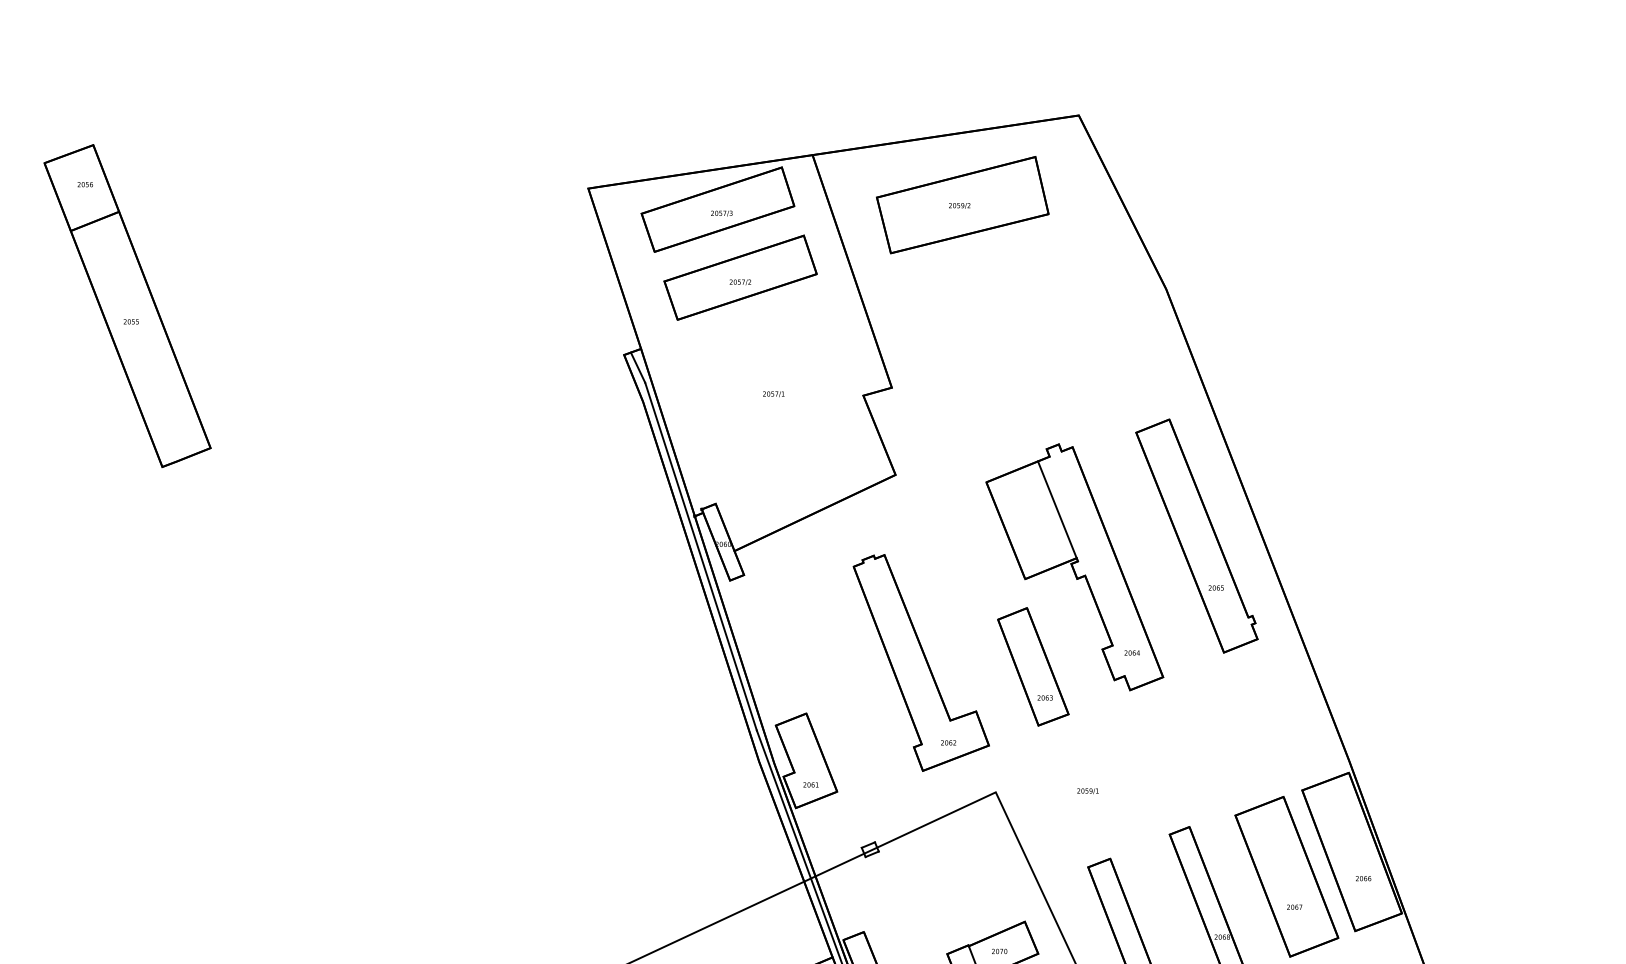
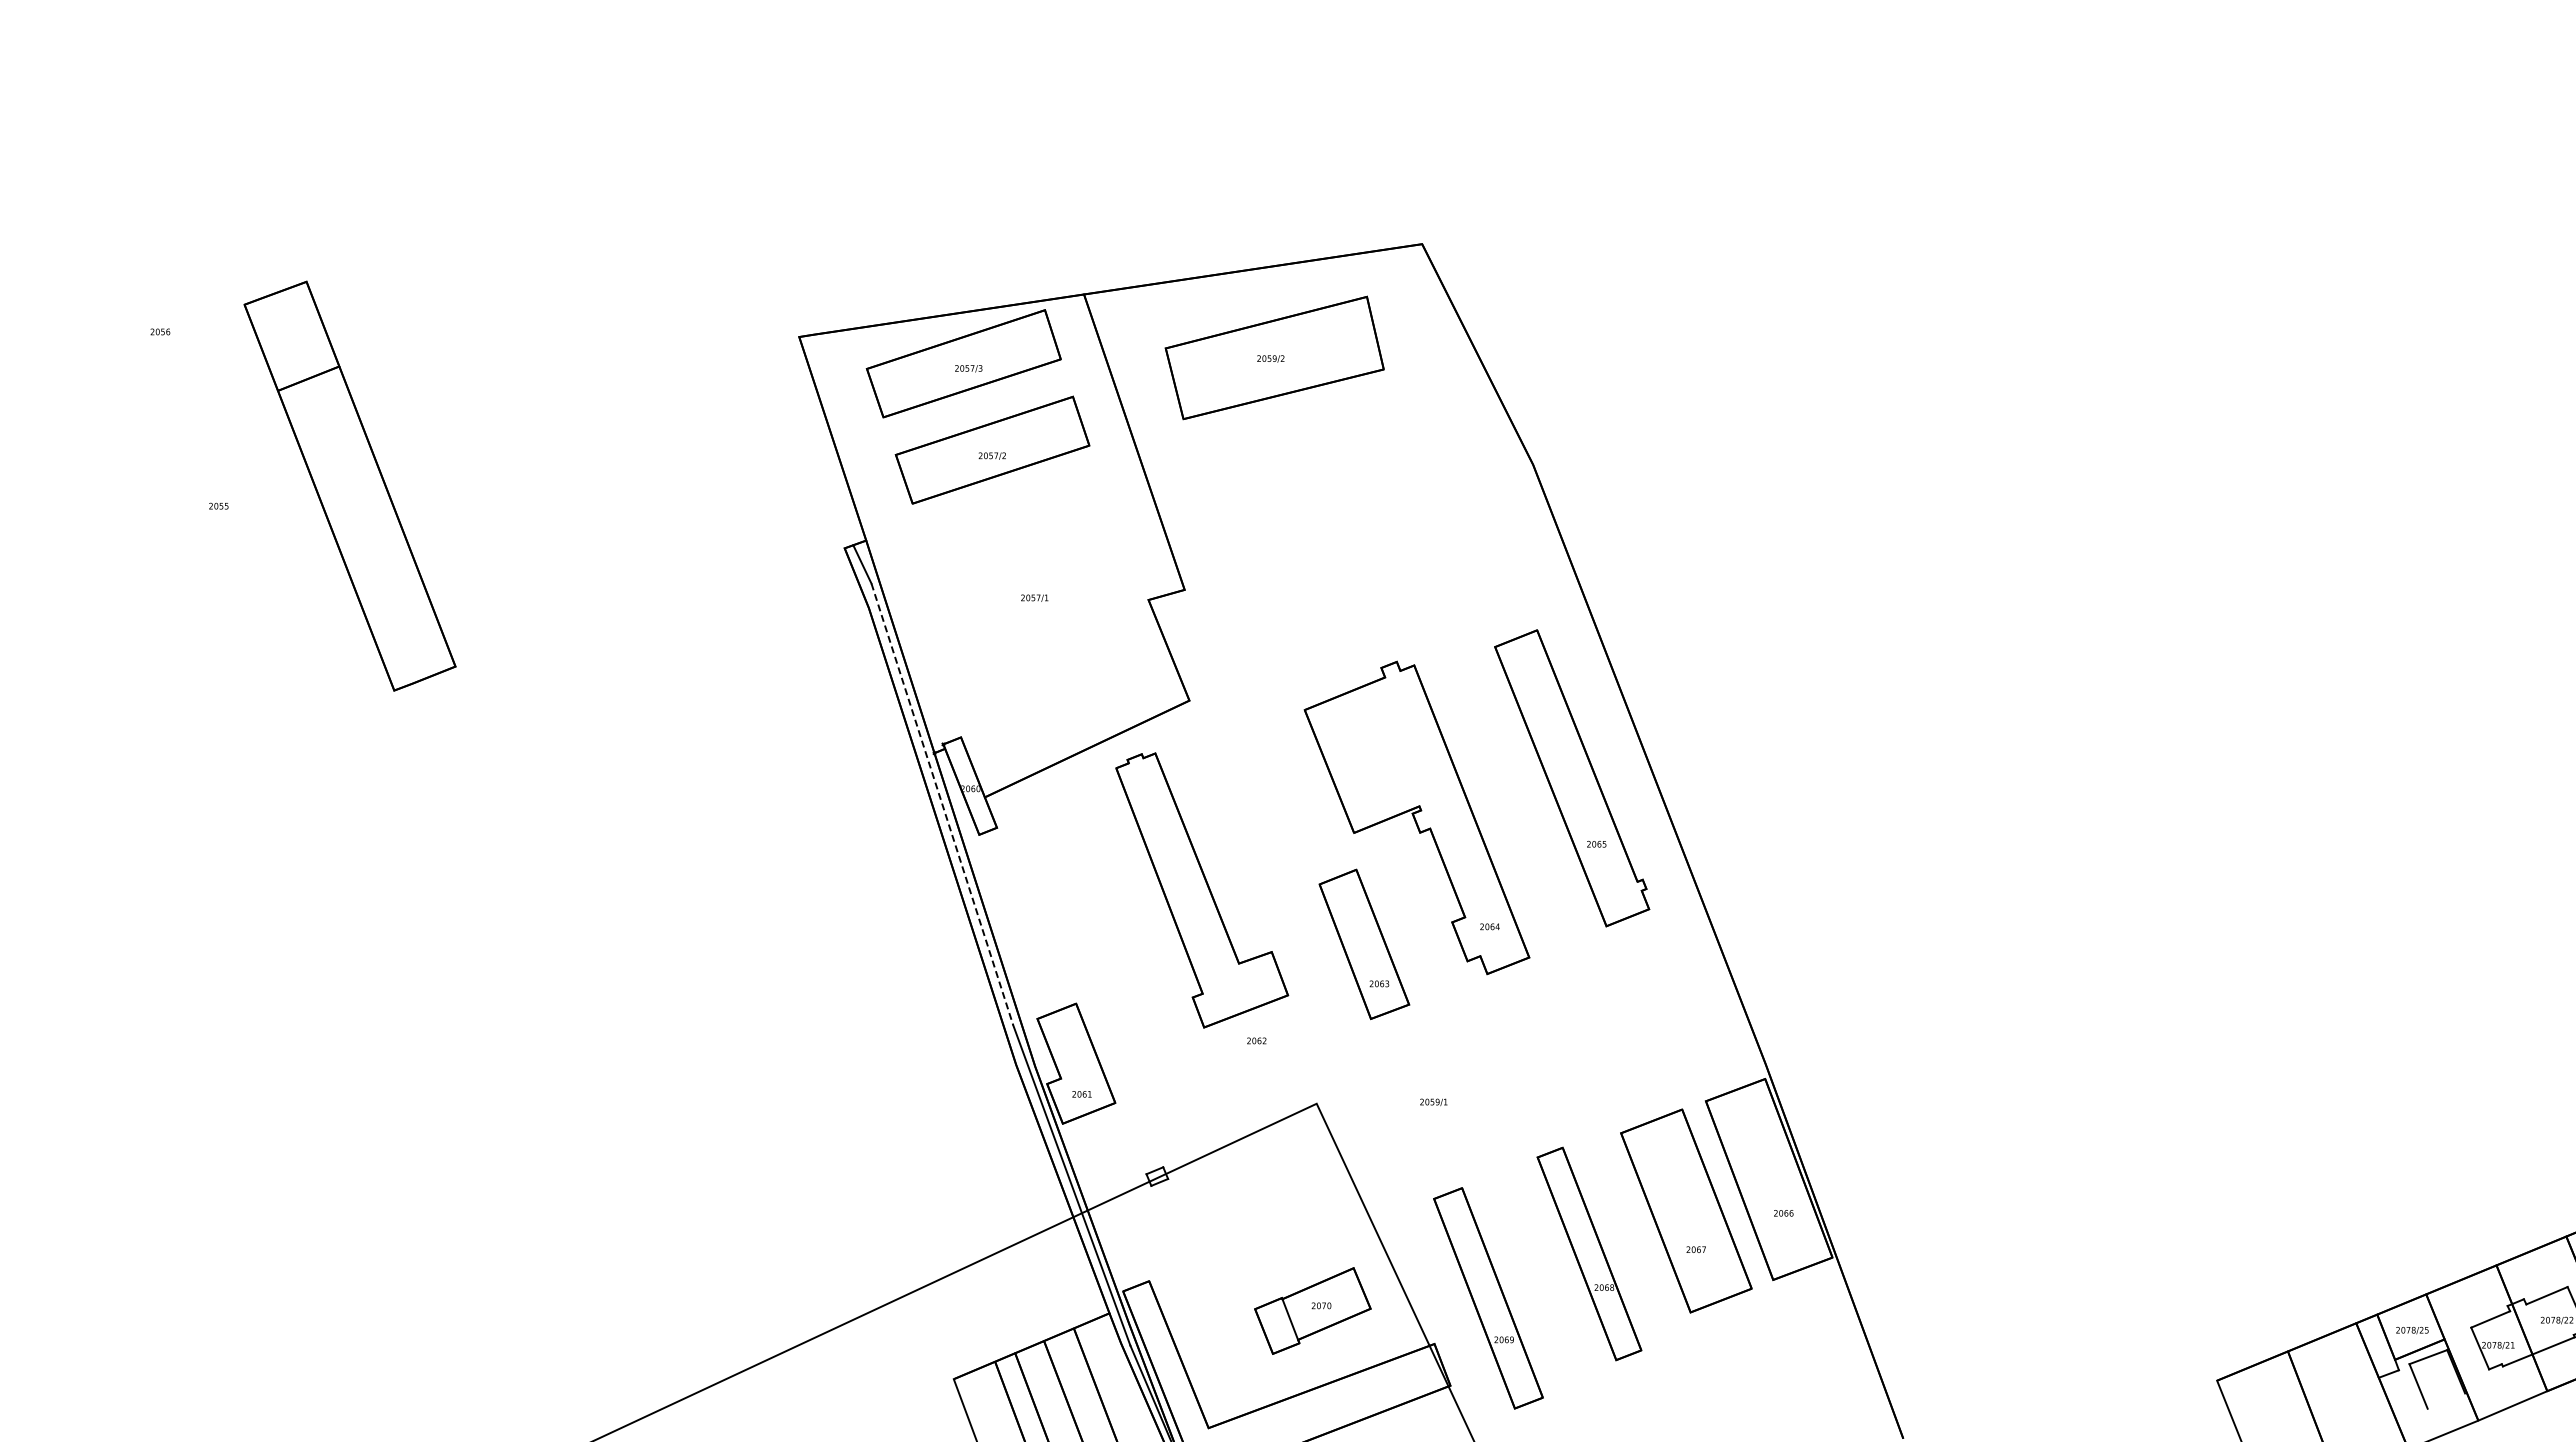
part: (127, 305) -> (349, 485), moved
line: (1057, 509) -> (1394, 744), removed
line: (701, 556) -> (942, 804), solid -> dashed
part: (921, 663) -> (1202, 890), moved

